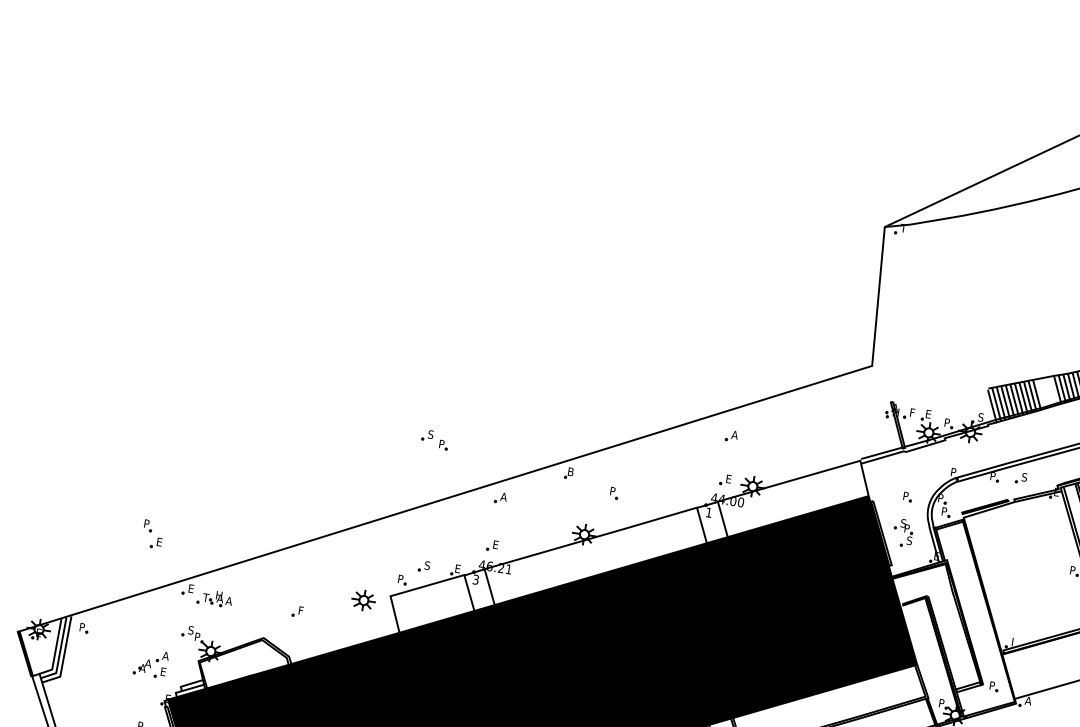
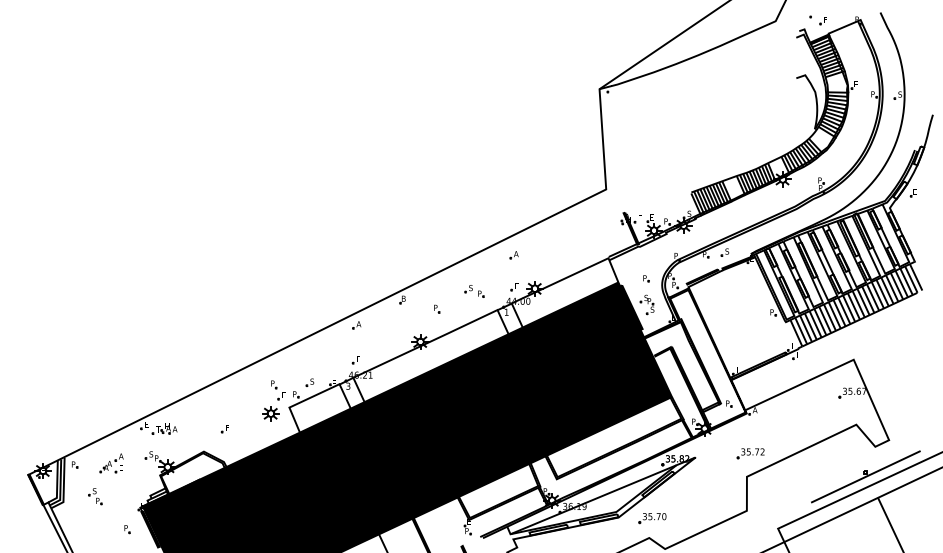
part: (435, 440) -> (474, 291), moved
part: (153, 534) -> (278, 390), moved
part: (150, 663) -> (111, 463), moved
part: (105, 675) -> (95, 496), added

